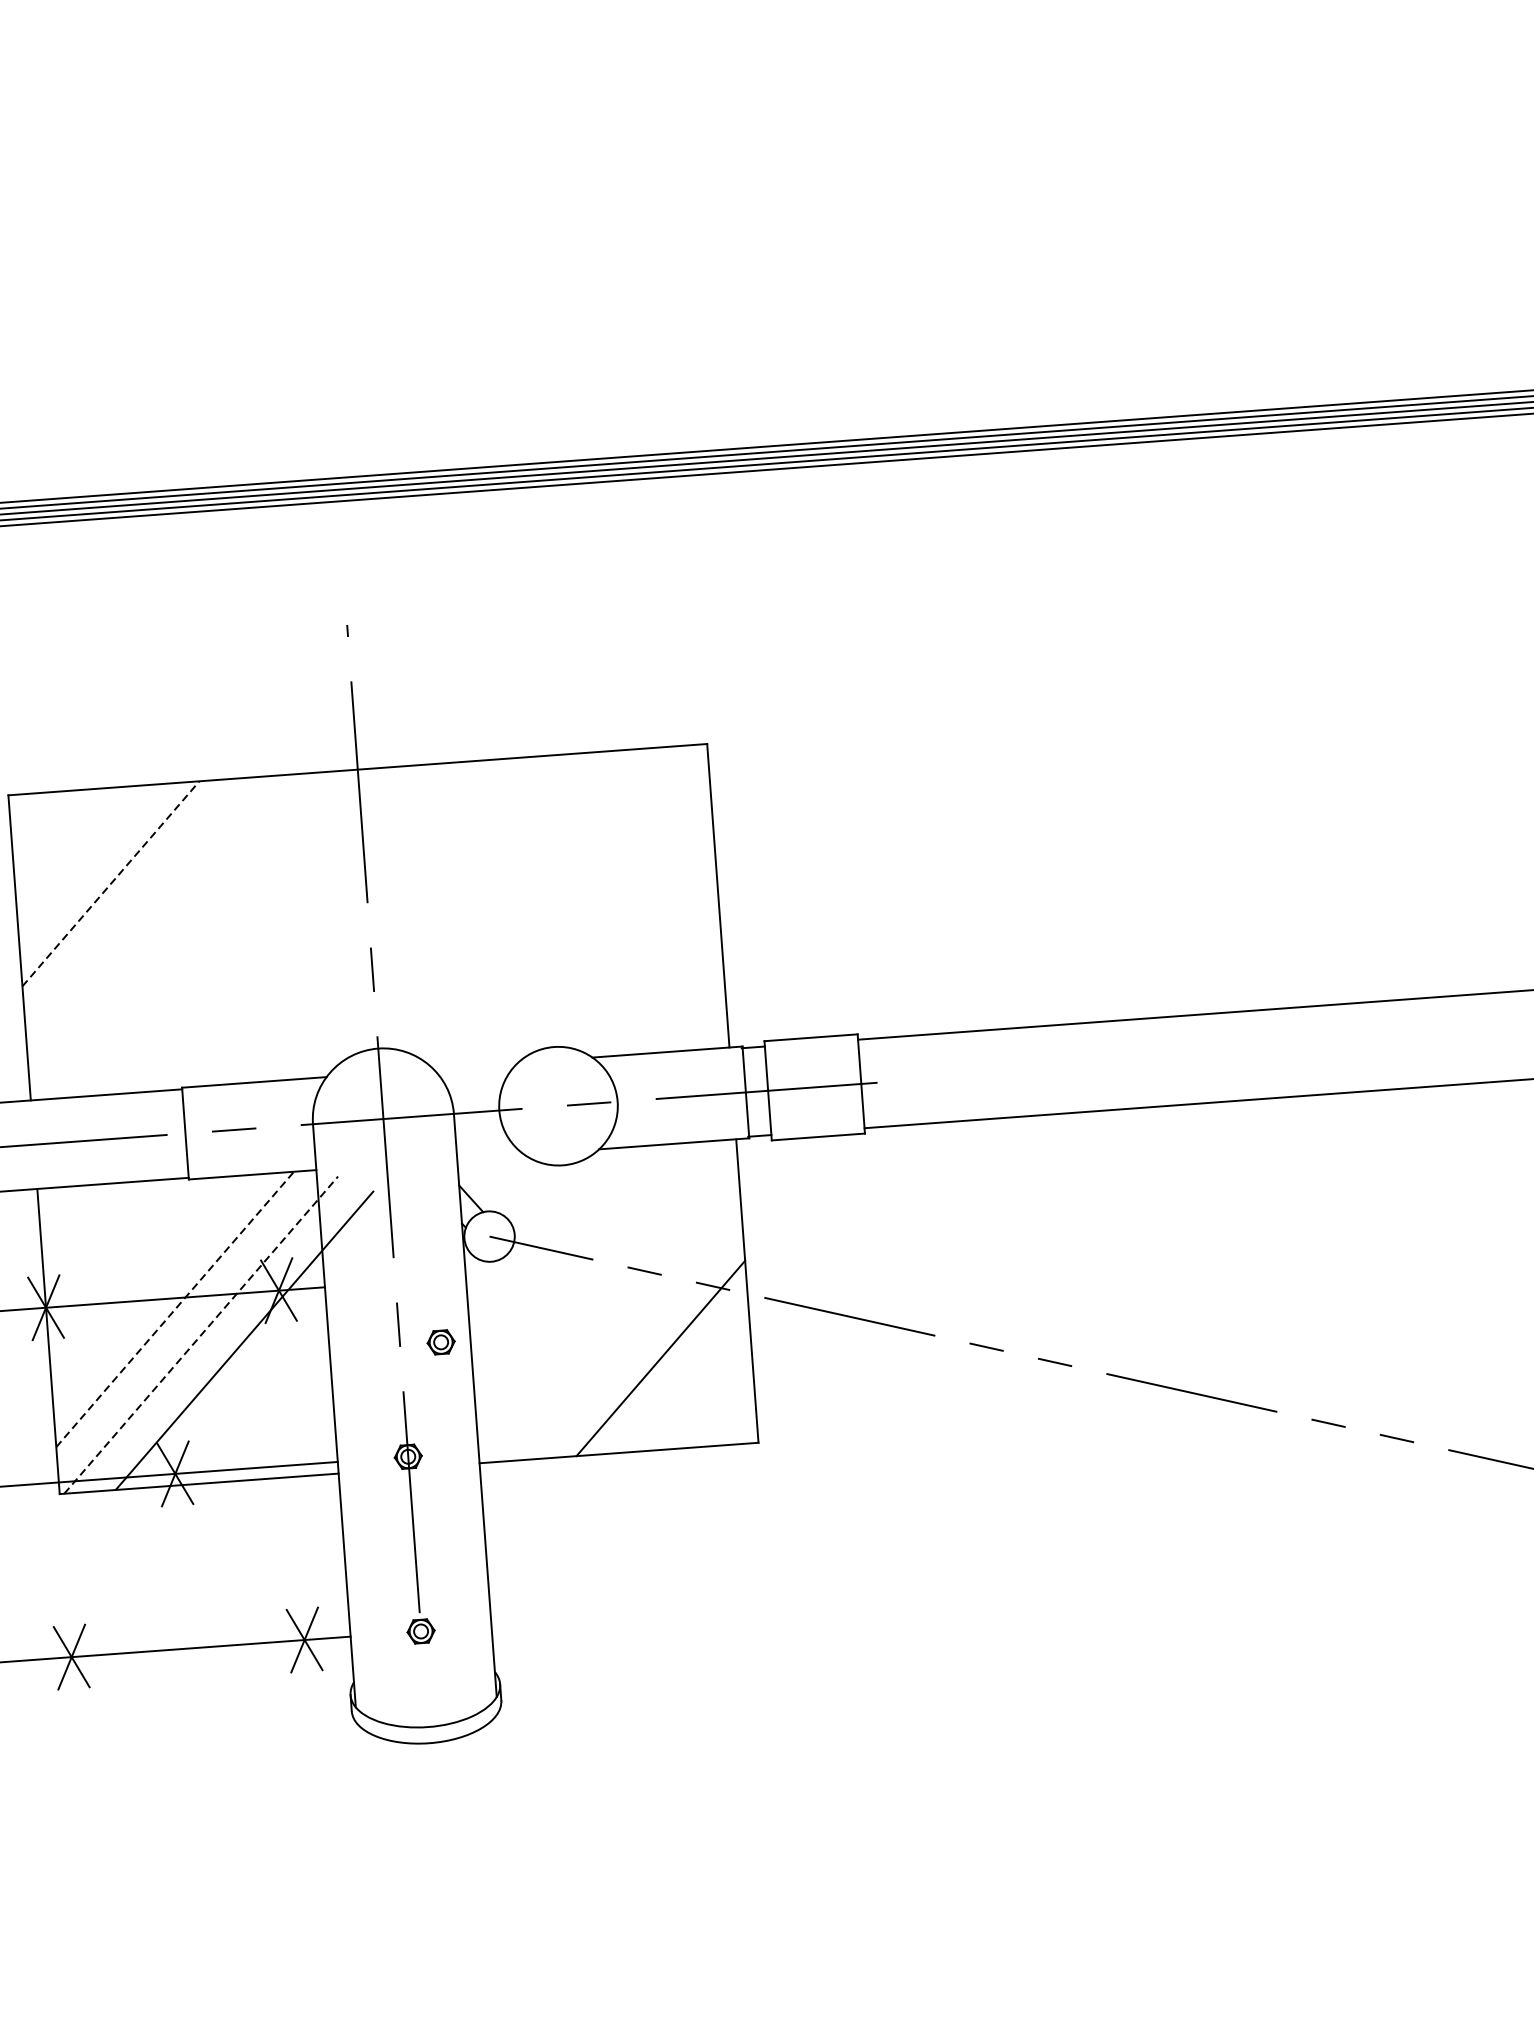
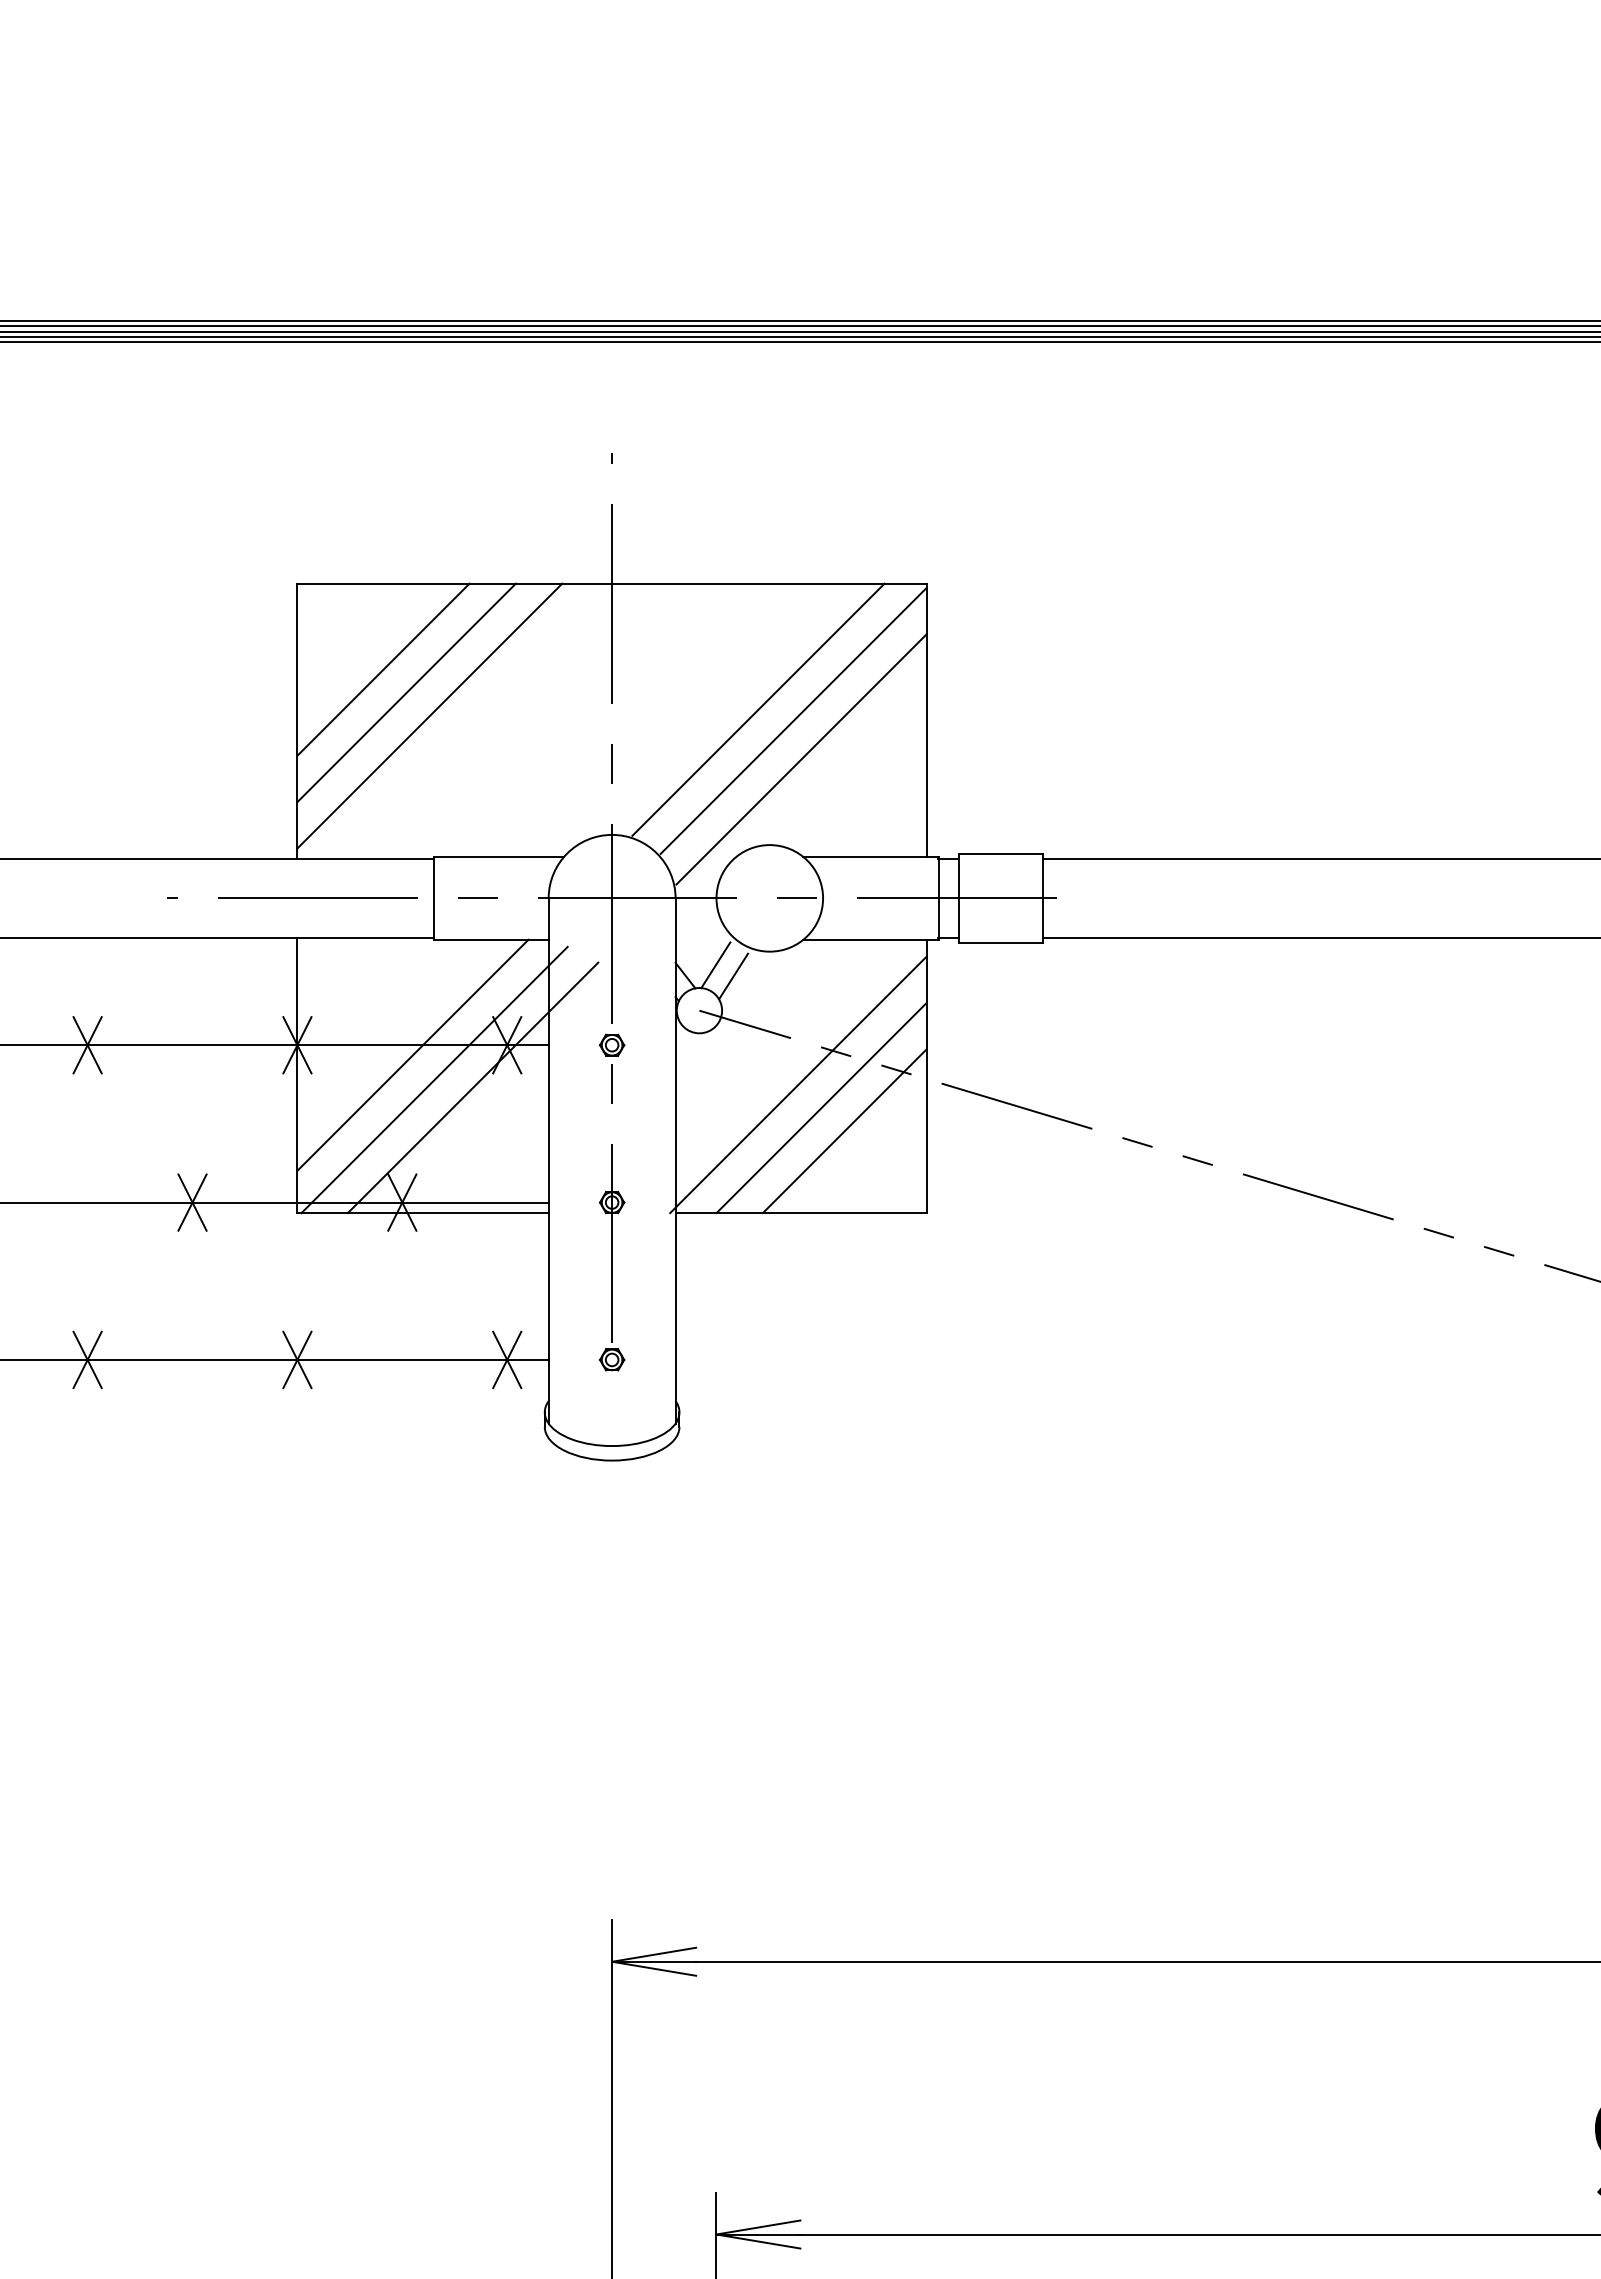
line: (110, 883) -> (383, 669), dashed -> solid
line: (530, 897) -> (758, 709), added
line: (570, 906) -> (793, 720), added
line: (138, 907) -> (406, 692), added
line: (165, 930) -> (429, 715), added
line: (582, 949) -> (801, 759), added
line: (503, 1185) -> (715, 965), added
line: (524, 1195) -> (733, 976), added
line: (175, 1308) -> (413, 1054), dashed -> solid
line: (605, 1310) -> (798, 1084), added
line: (201, 1334) -> (434, 1079), dashed -> solid
line: (632, 1334) -> (821, 1107), added
part: (440, 1341) -> (611, 1044), moved

